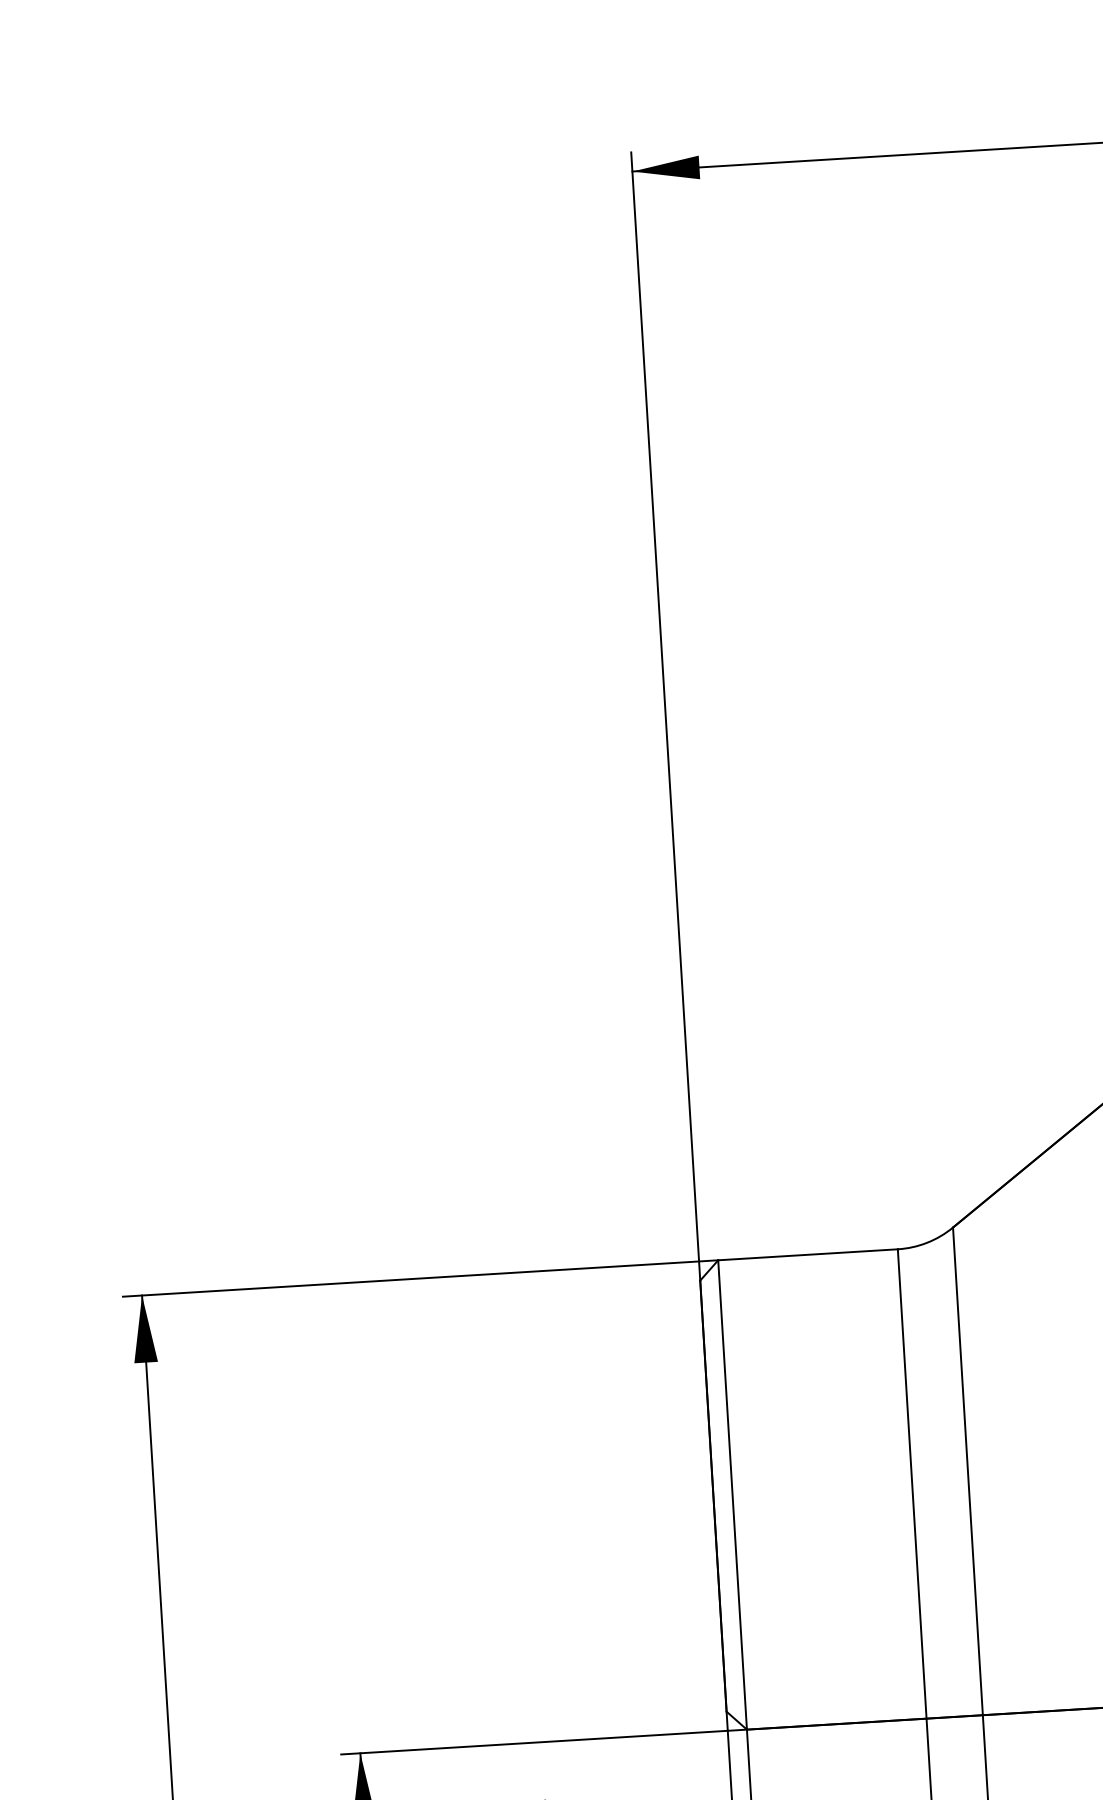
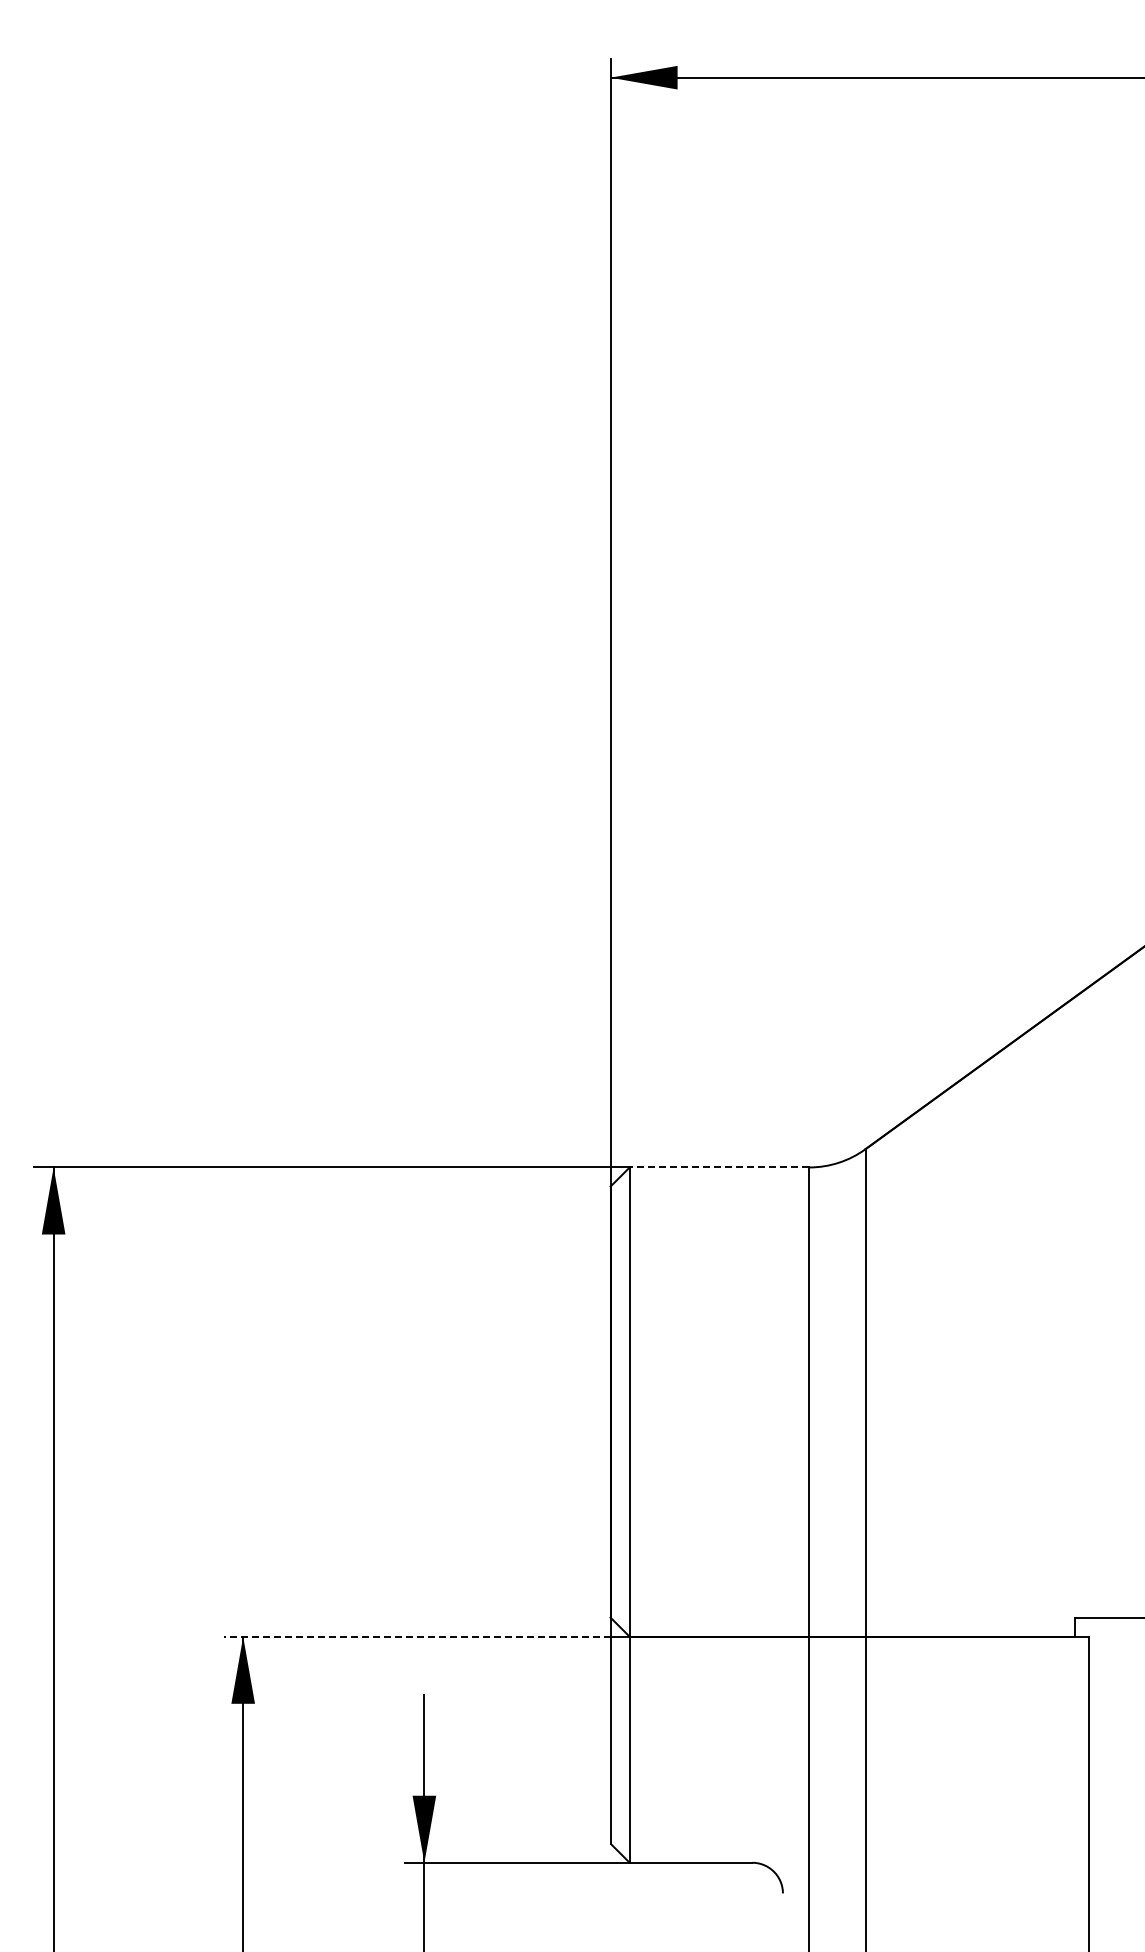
line: (808, 1254) -> (719, 1167), solid -> dashed
line: (533, 1742) -> (416, 1636), solid -> dashed

